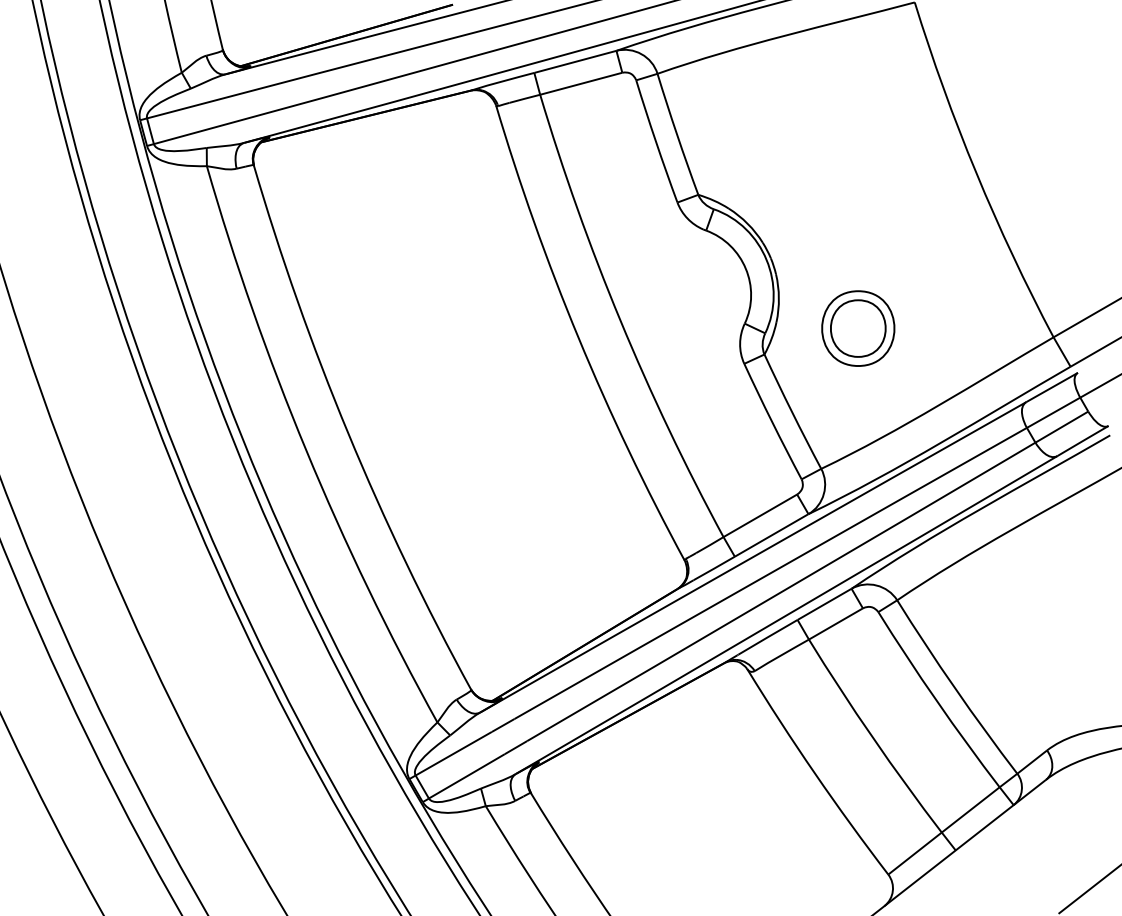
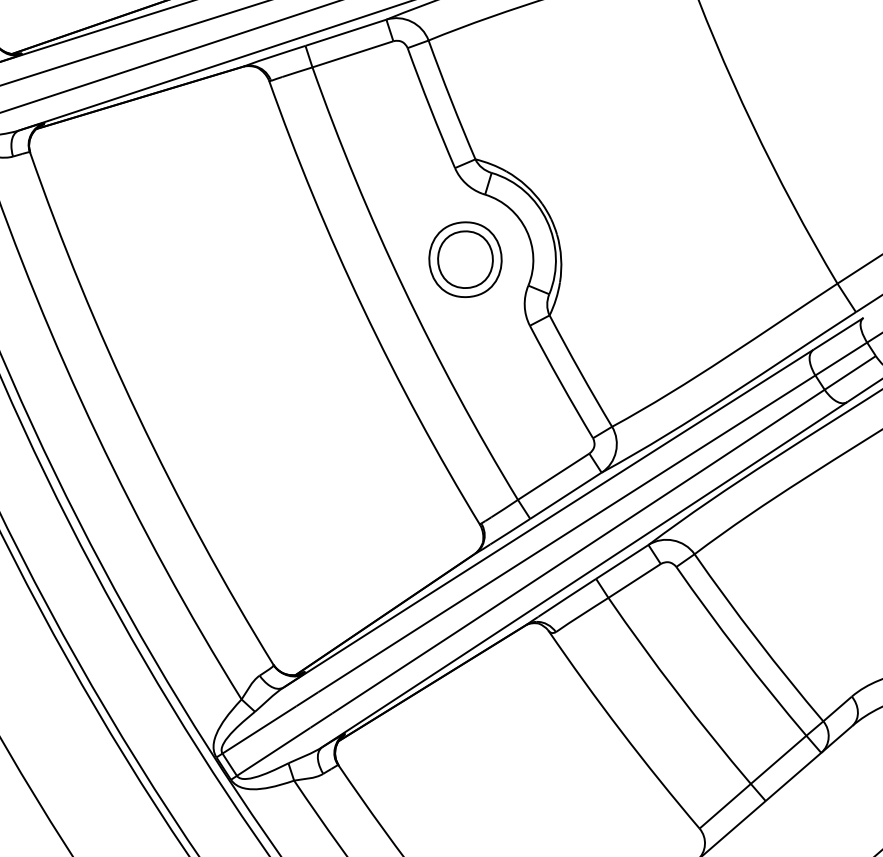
part: (858, 328) -> (465, 259), moved

